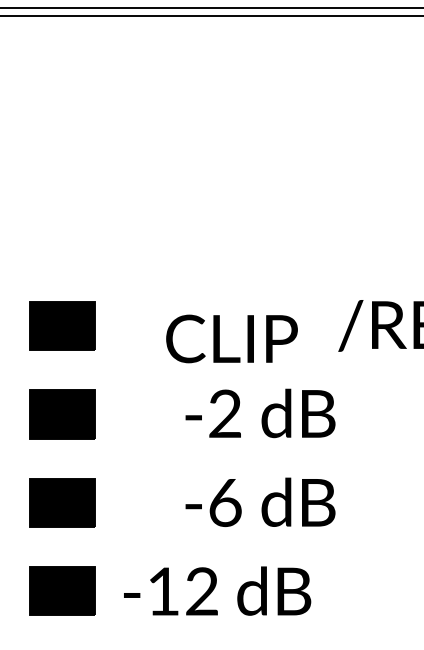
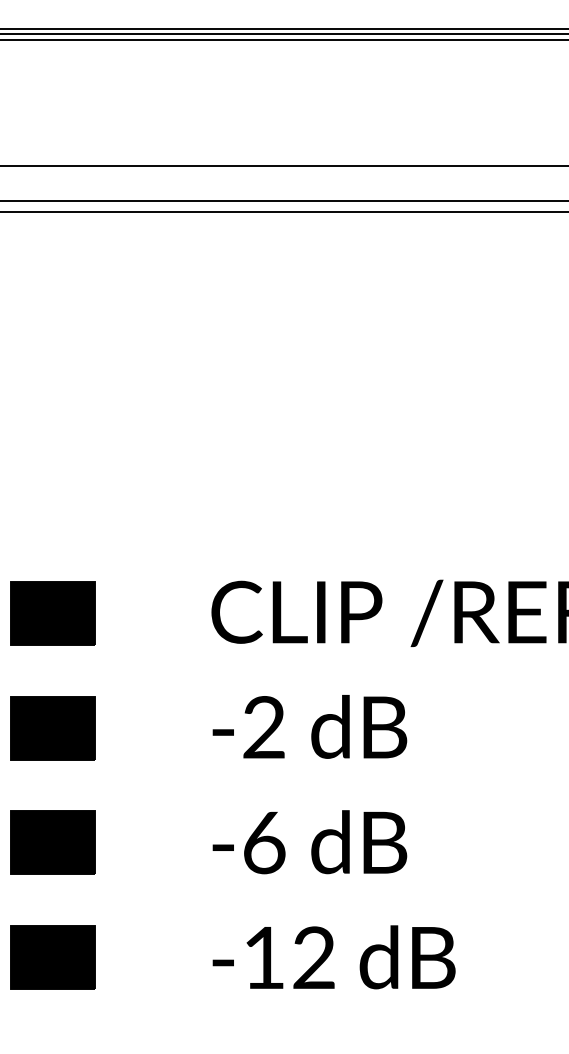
text: (231, 338) -> (296, 611), moved
text: (217, 591) -> (333, 957), moved

